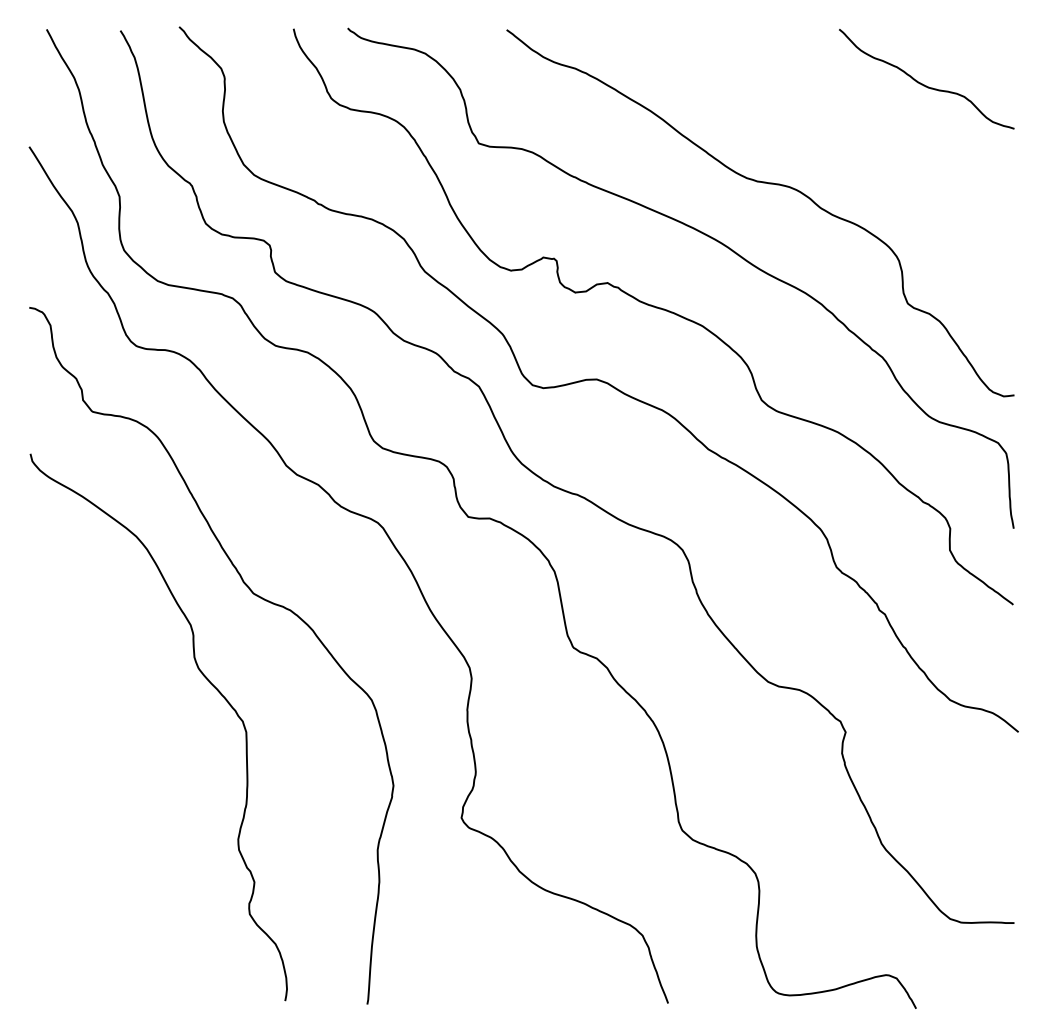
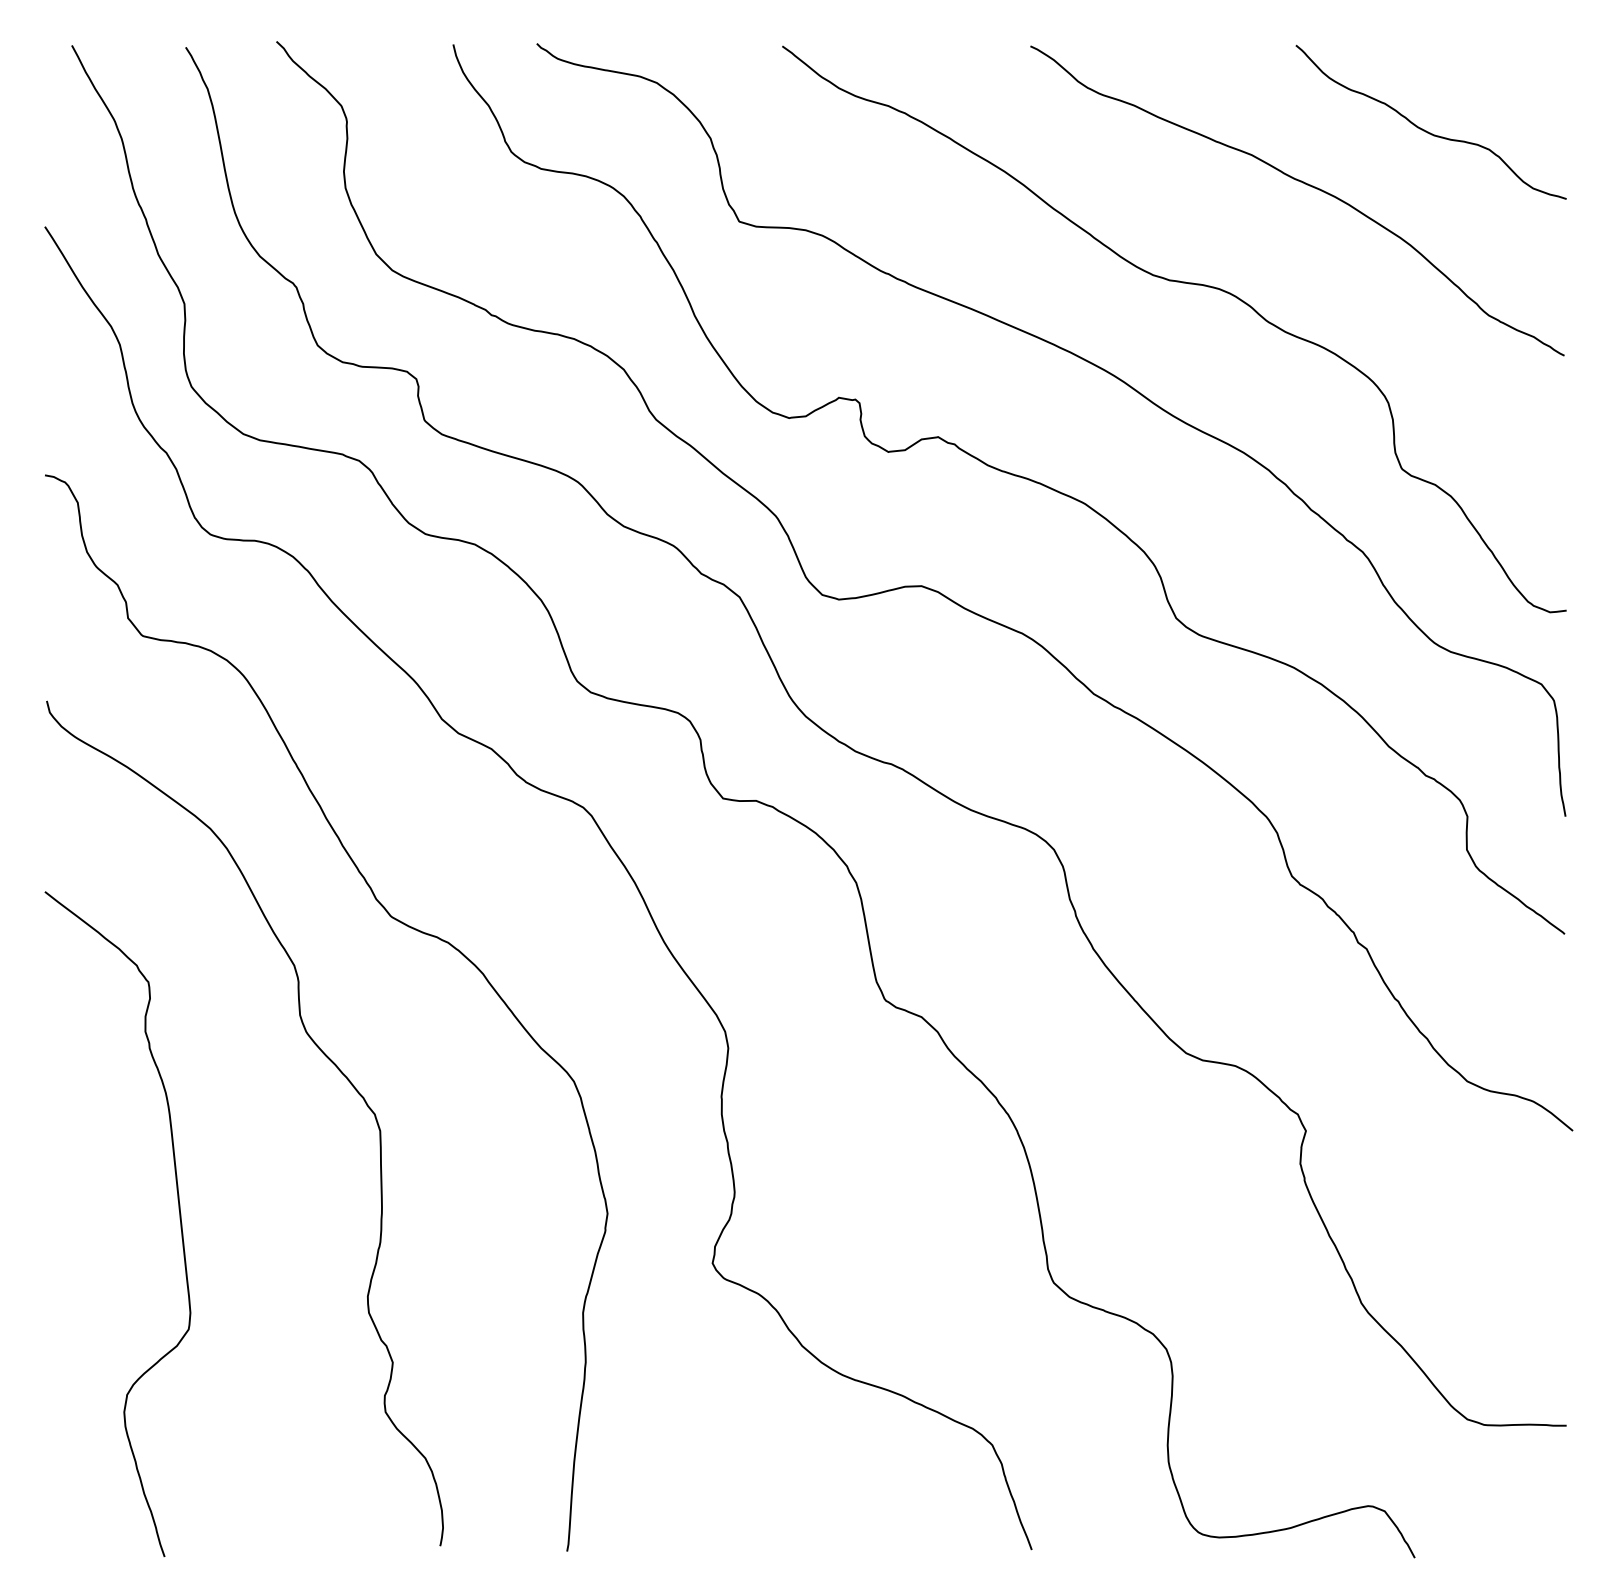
curve: (844, 119) -> (1304, 184), added
curve: (115, 785) -> (178, 1213), added

